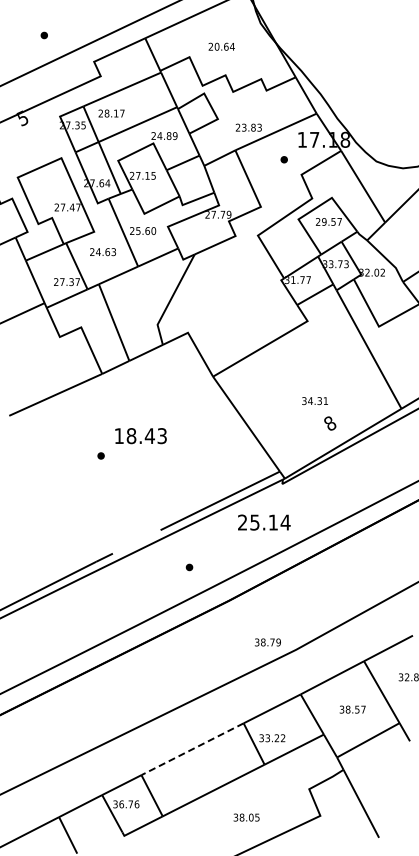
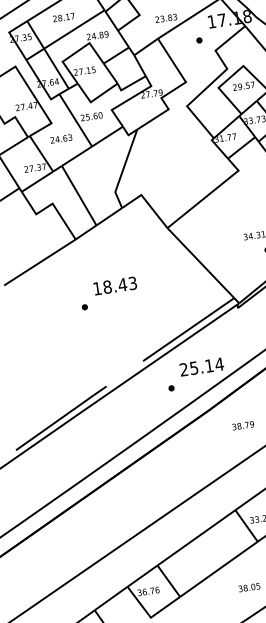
text: (111, 113) -> (63, 17), moved
text: (264, 522) -> (202, 366), moved
text: (267, 642) -> (242, 425), moved
line: (192, 749) -> (196, 538), dashed -> solid

